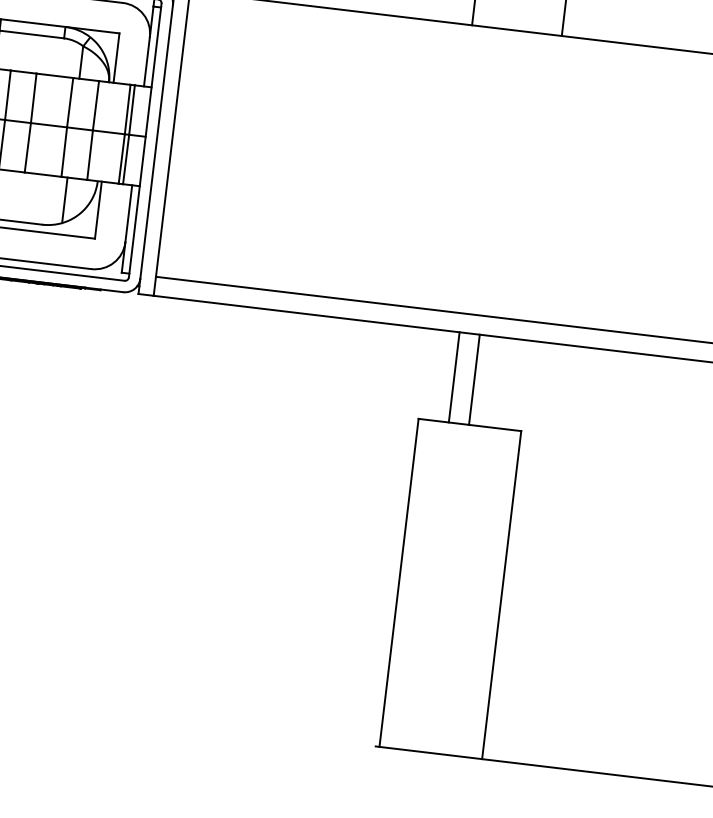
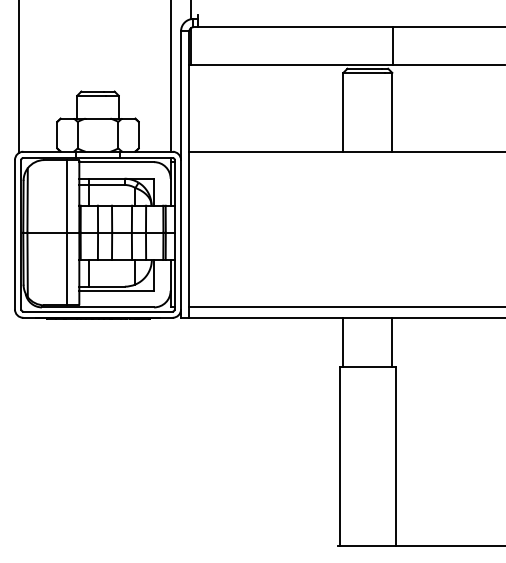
line: (454, 377) -> (392, 342), moved
line: (474, 379) -> (343, 342), moved

